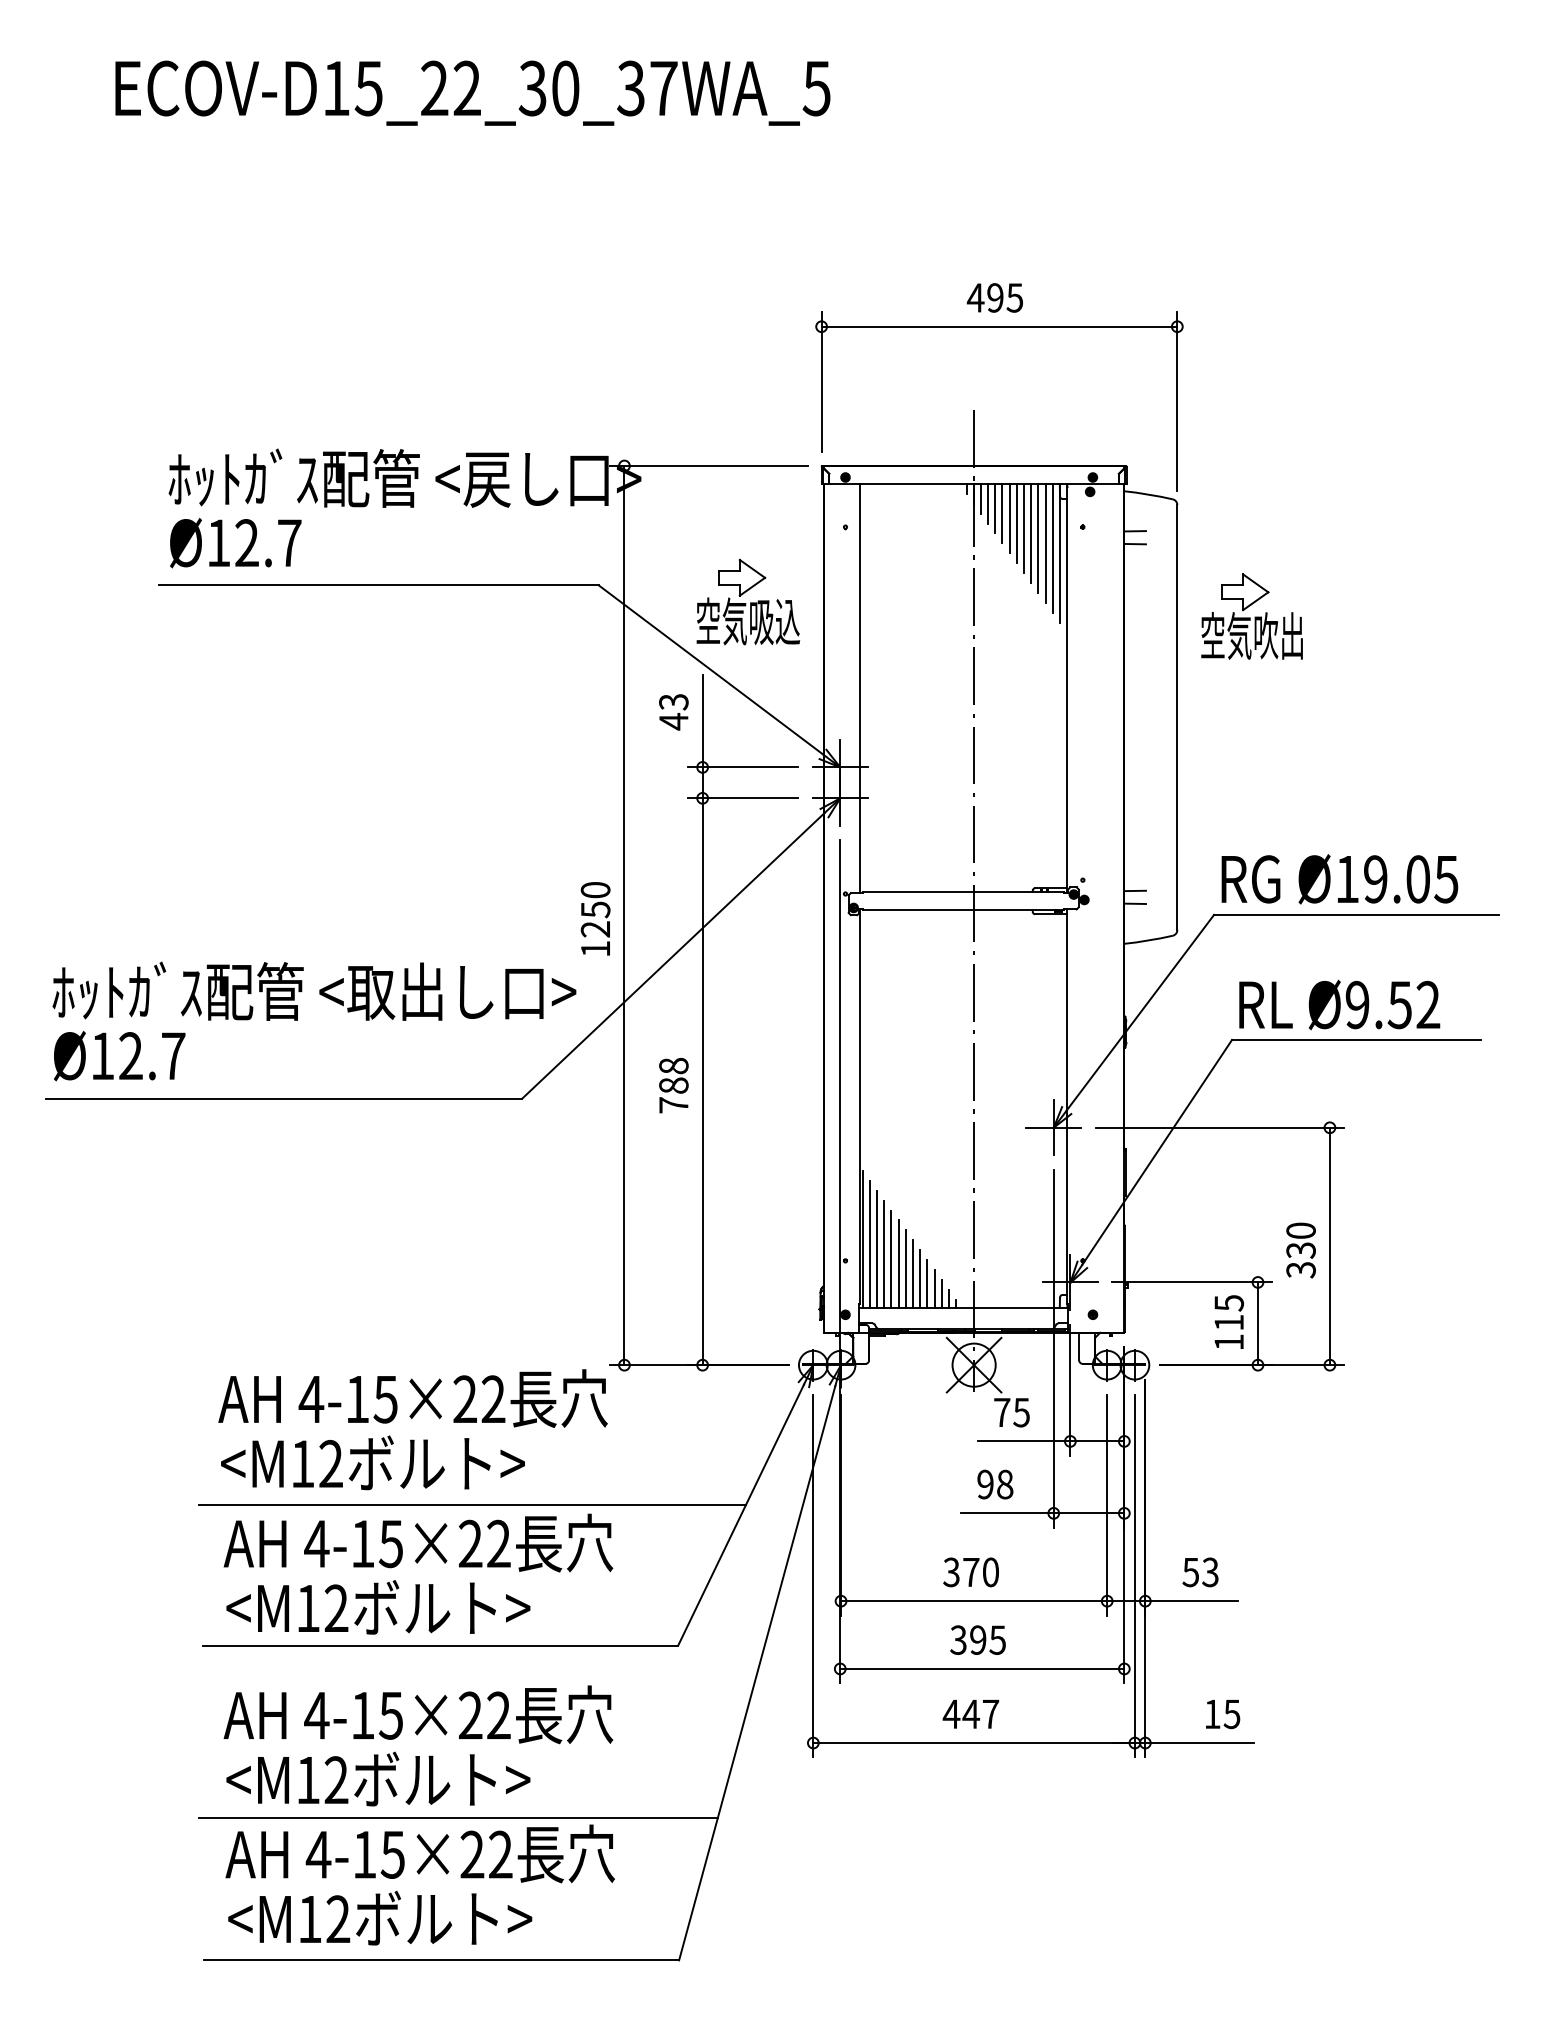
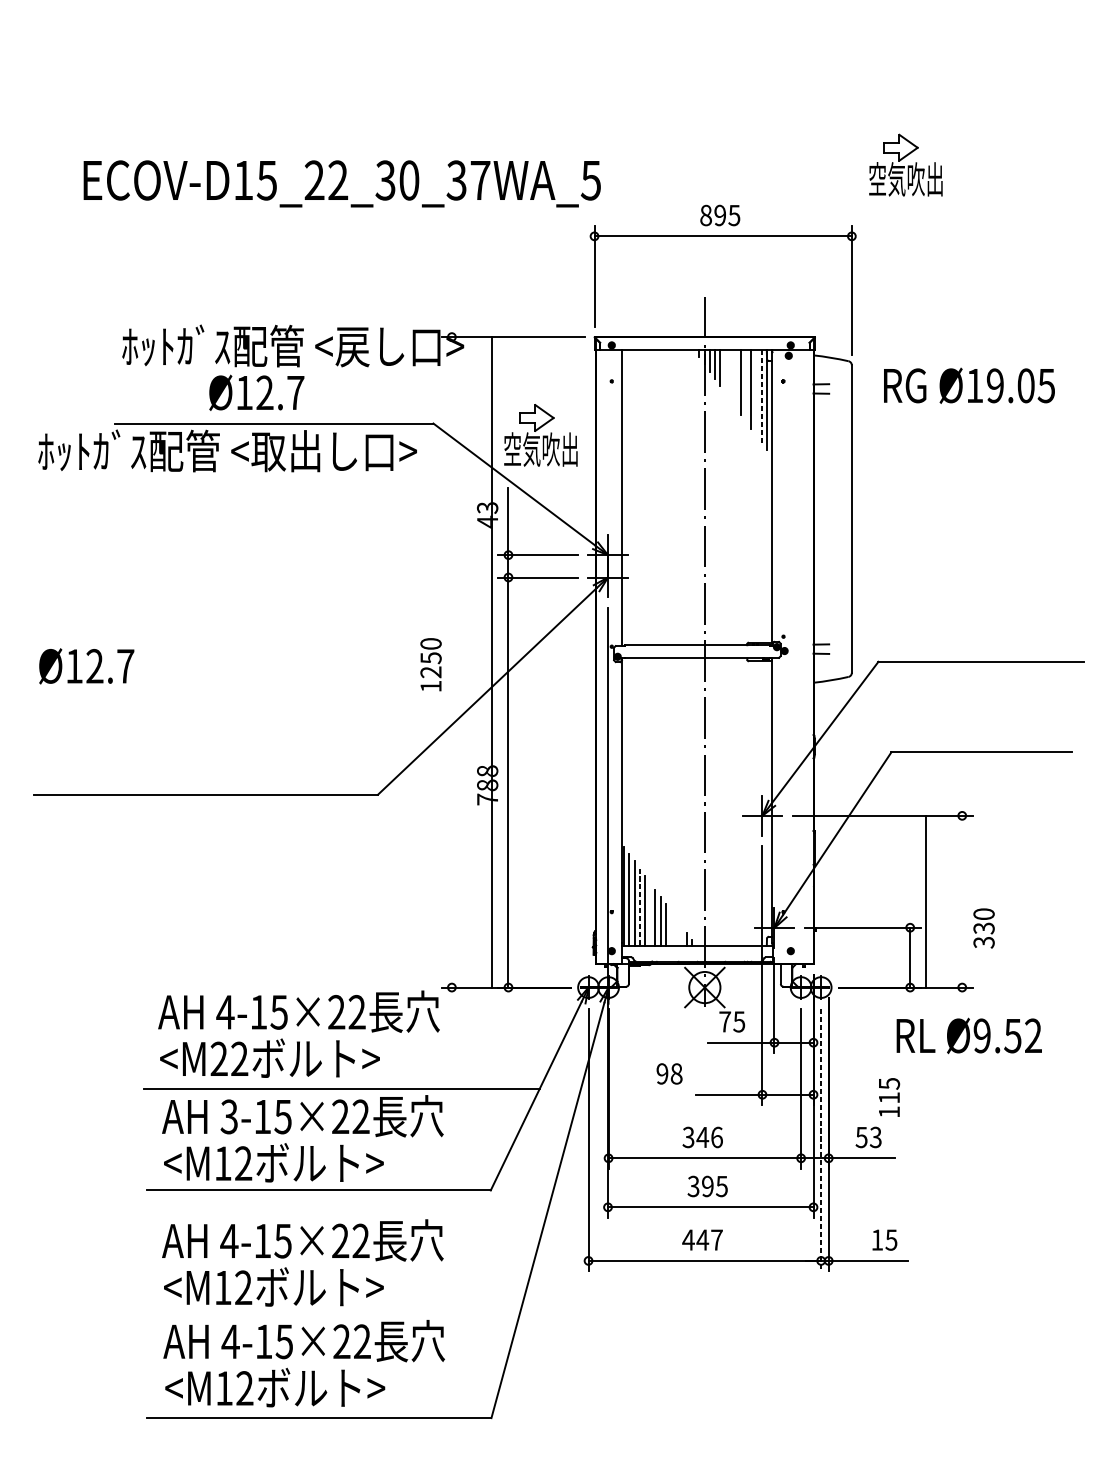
text: (472, 92) -> (341, 183), moved
text: (975, 297) -> (705, 215), 495 -> 895
line: (1002, 513) -> (725, 371), removed
line: (1009, 518) -> (730, 375), removed
line: (1016, 523) -> (735, 378), removed
line: (1031, 533) -> (746, 385), removed
line: (1045, 542) -> (756, 392), removed
text: (235, 543) -> (256, 393), moved
line: (1052, 548) -> (761, 396), solid -> dashed
part: (1251, 616) -> (905, 165), moved
text: (775, 621) -> (561, 449), 空気吸込 -> 空気吹出
text: (1339, 879) -> (969, 385), moved
line: (624, 915) -> (492, 662), moved
text: (314, 990) -> (227, 450), moved
text: (1339, 1004) -> (969, 1035), moved
text: (119, 1056) -> (86, 666), moved
line: (1329, 1246) -> (925, 901), moved
text: (1300, 1250) -> (983, 928), moved
line: (884, 1254) -> (640, 907), solid -> dashed
line: (898, 1263) -> (650, 914), removed
line: (927, 1283) -> (671, 928), removed
line: (934, 1288) -> (676, 932), removed
line: (941, 1293) -> (681, 935), removed
text: (1228, 1321) -> (888, 1097), moved
text: (302, 1463) -> (219, 1058), <M12 -> <M22
text: (995, 1484) -> (669, 1073), moved
text: (316, 1543) -> (229, 1116), 4-15×22 -> 3-15×22
text: (980, 1572) -> (709, 1137), 370 -> 346
line: (1134, 1576) -> (820, 1140), solid -> dashed
line: (458, 1818) -> (331, 1315), removed

